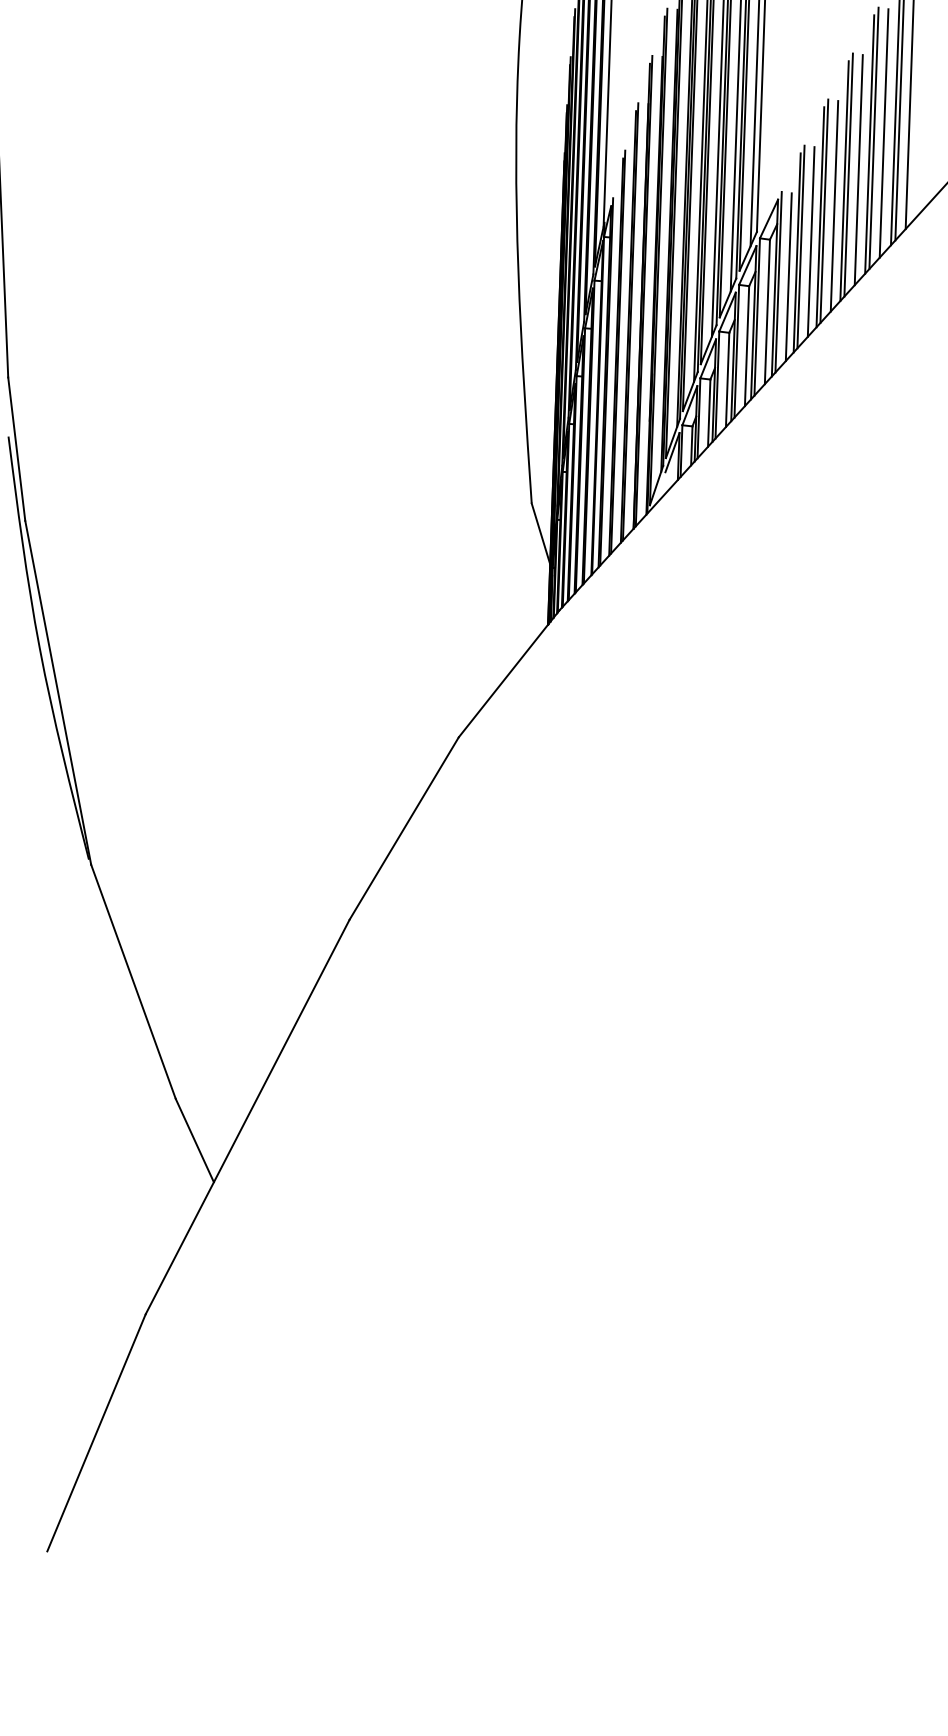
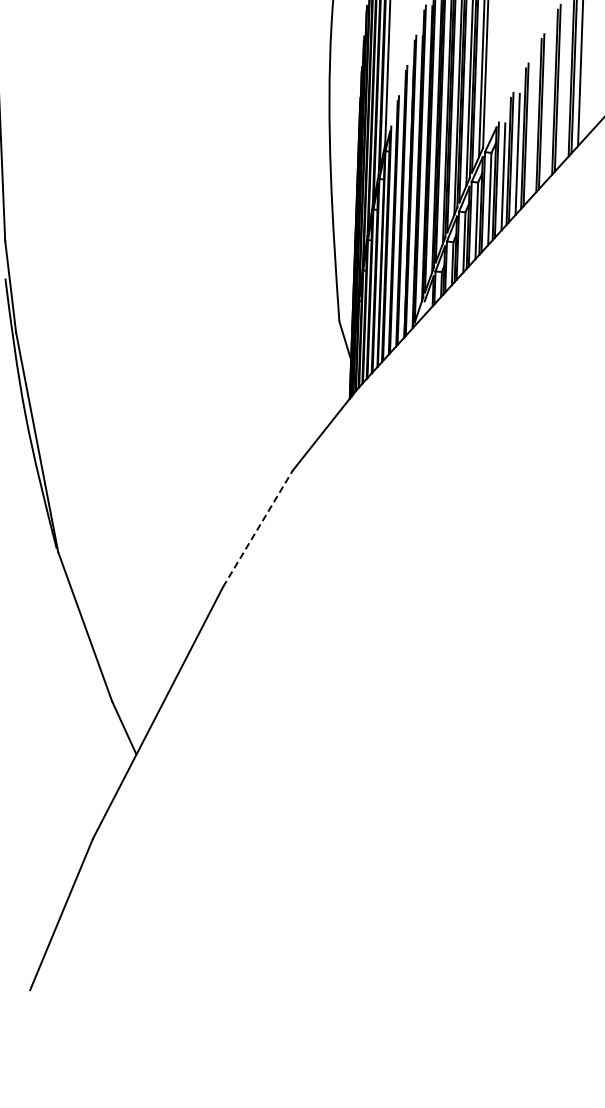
line: (884, 132) -> (564, 84), removed
line: (857, 170) -> (547, 108), removed
line: (834, 206) -> (532, 131), removed
line: (403, 828) -> (257, 528), solid -> dashed

